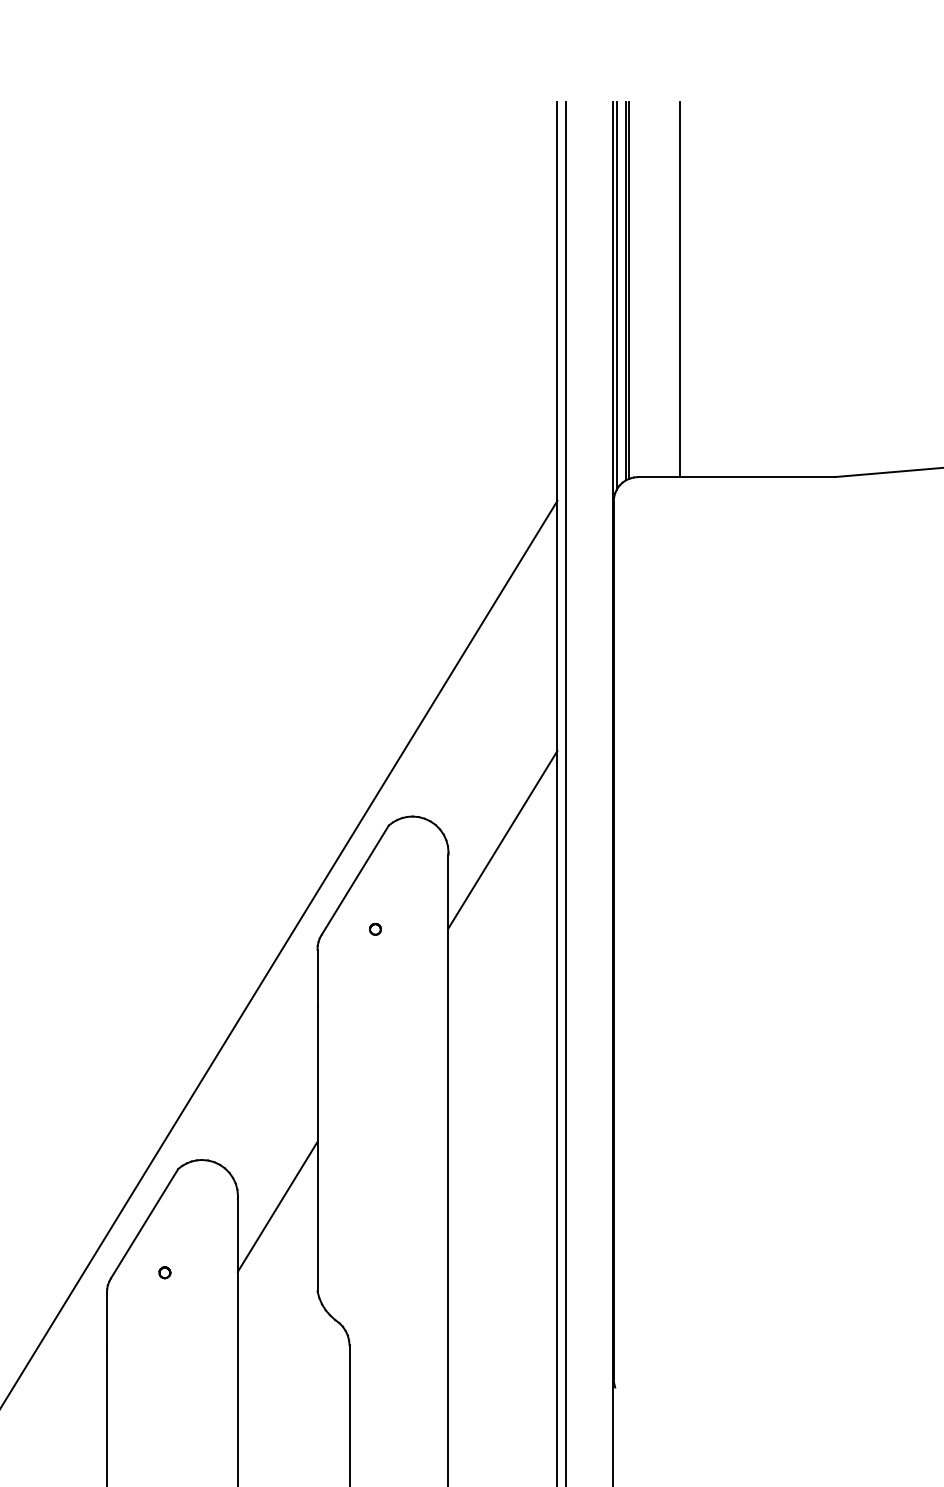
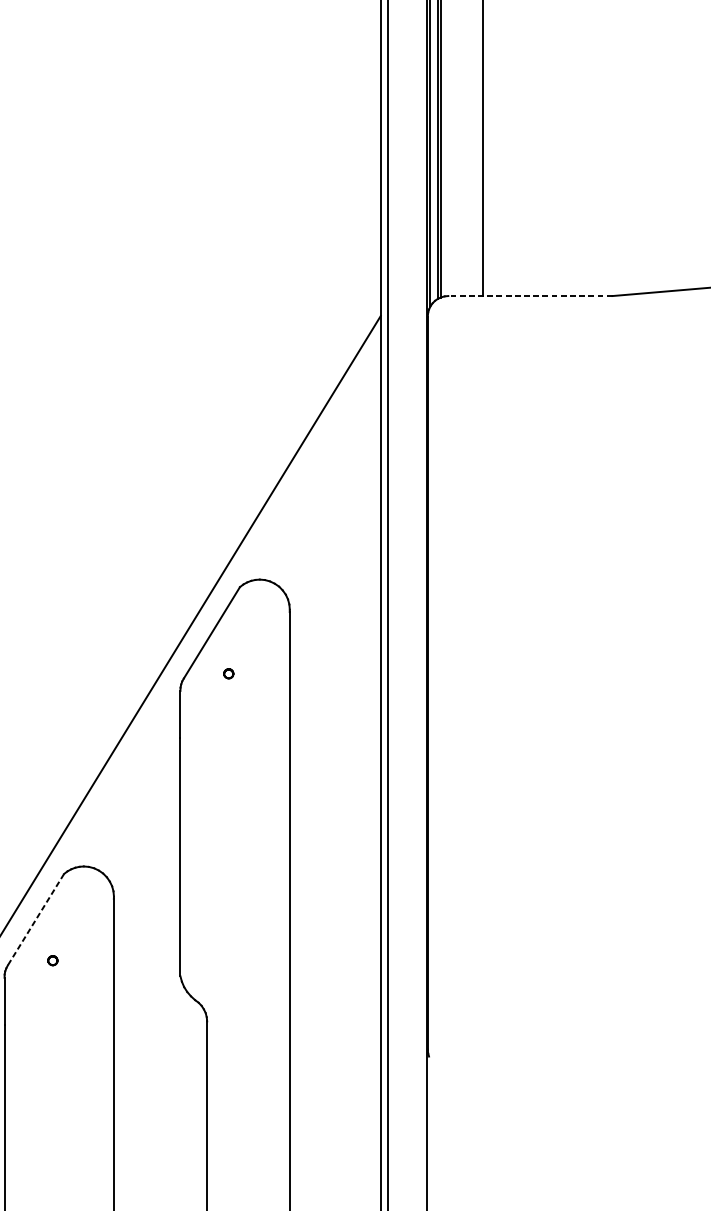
line: (736, 477) -> (530, 296), solid -> dashed
line: (502, 839) -> (334, 598), removed
line: (277, 1206) -> (146, 905), removed
line: (144, 1224) -> (35, 920), solid -> dashed

